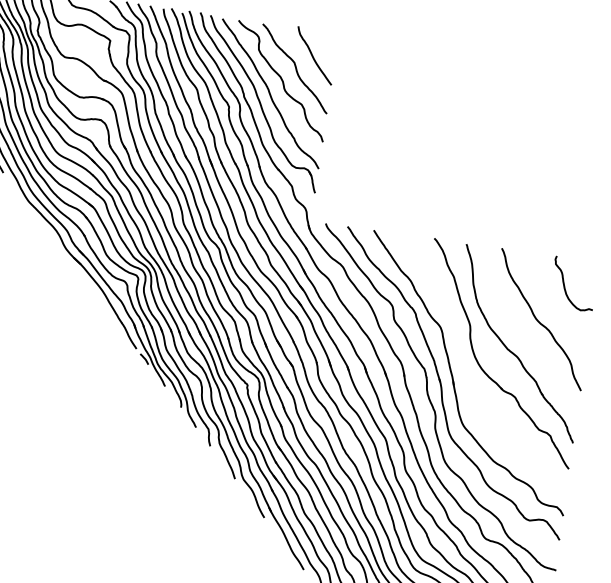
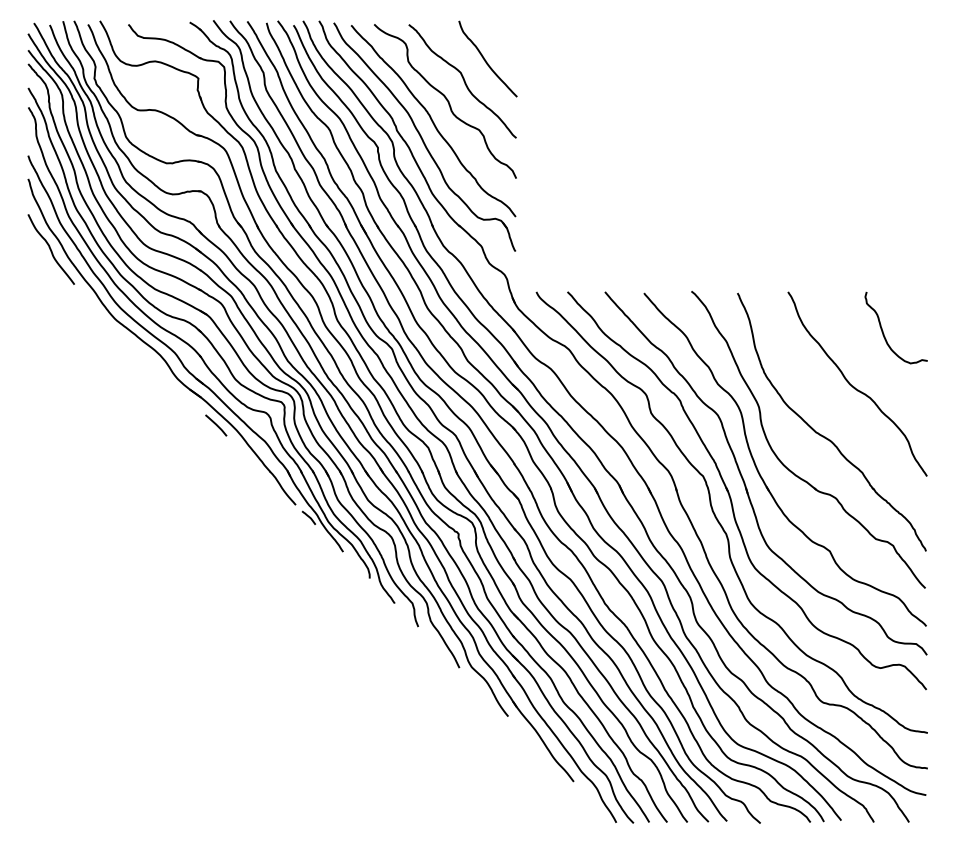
line: (88, 285) -> (216, 425), added
part: (464, 371) -> (759, 471), added

